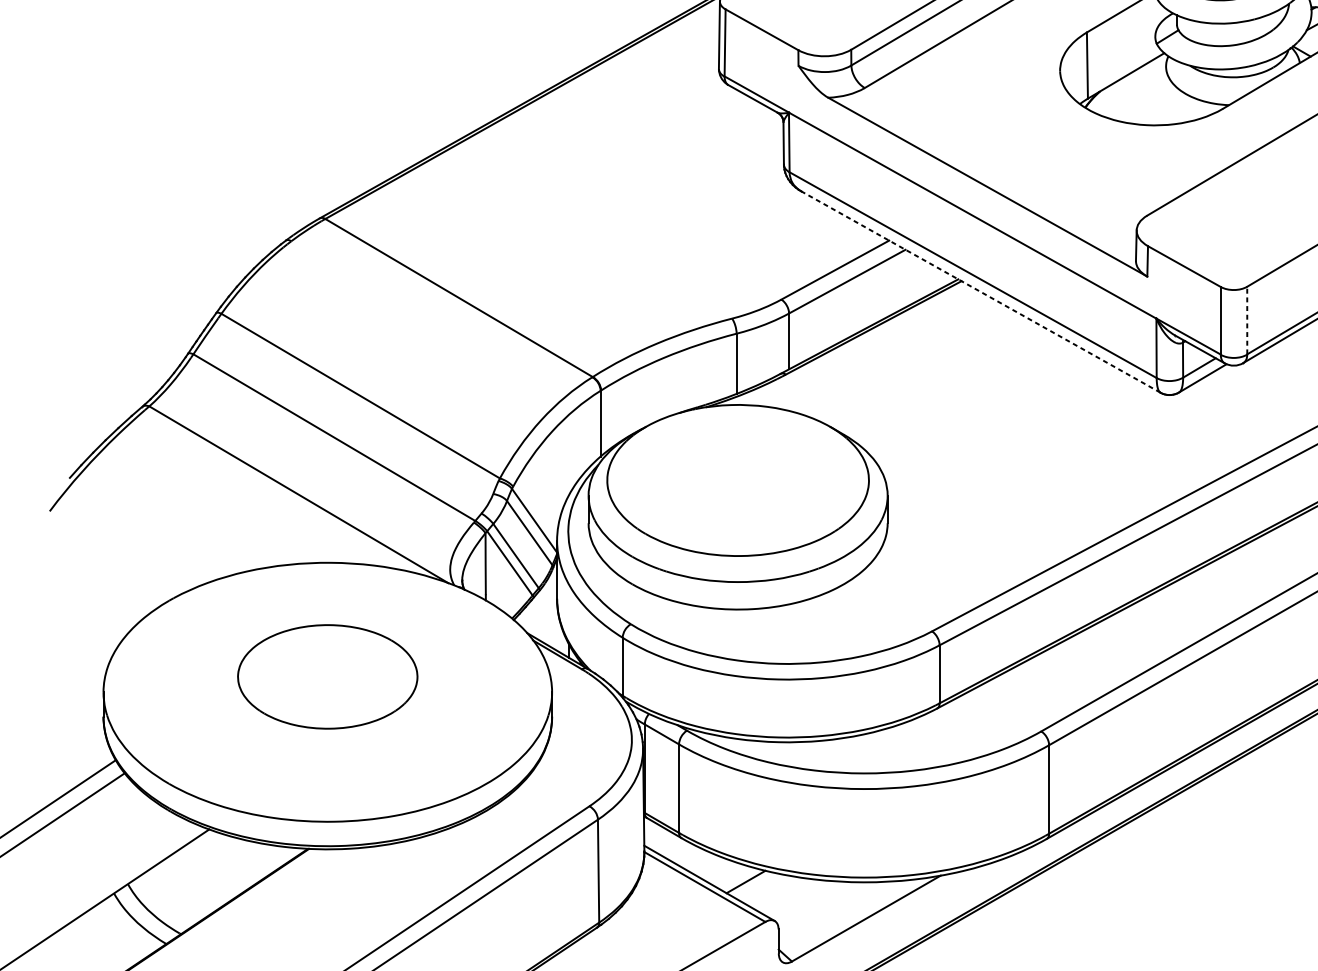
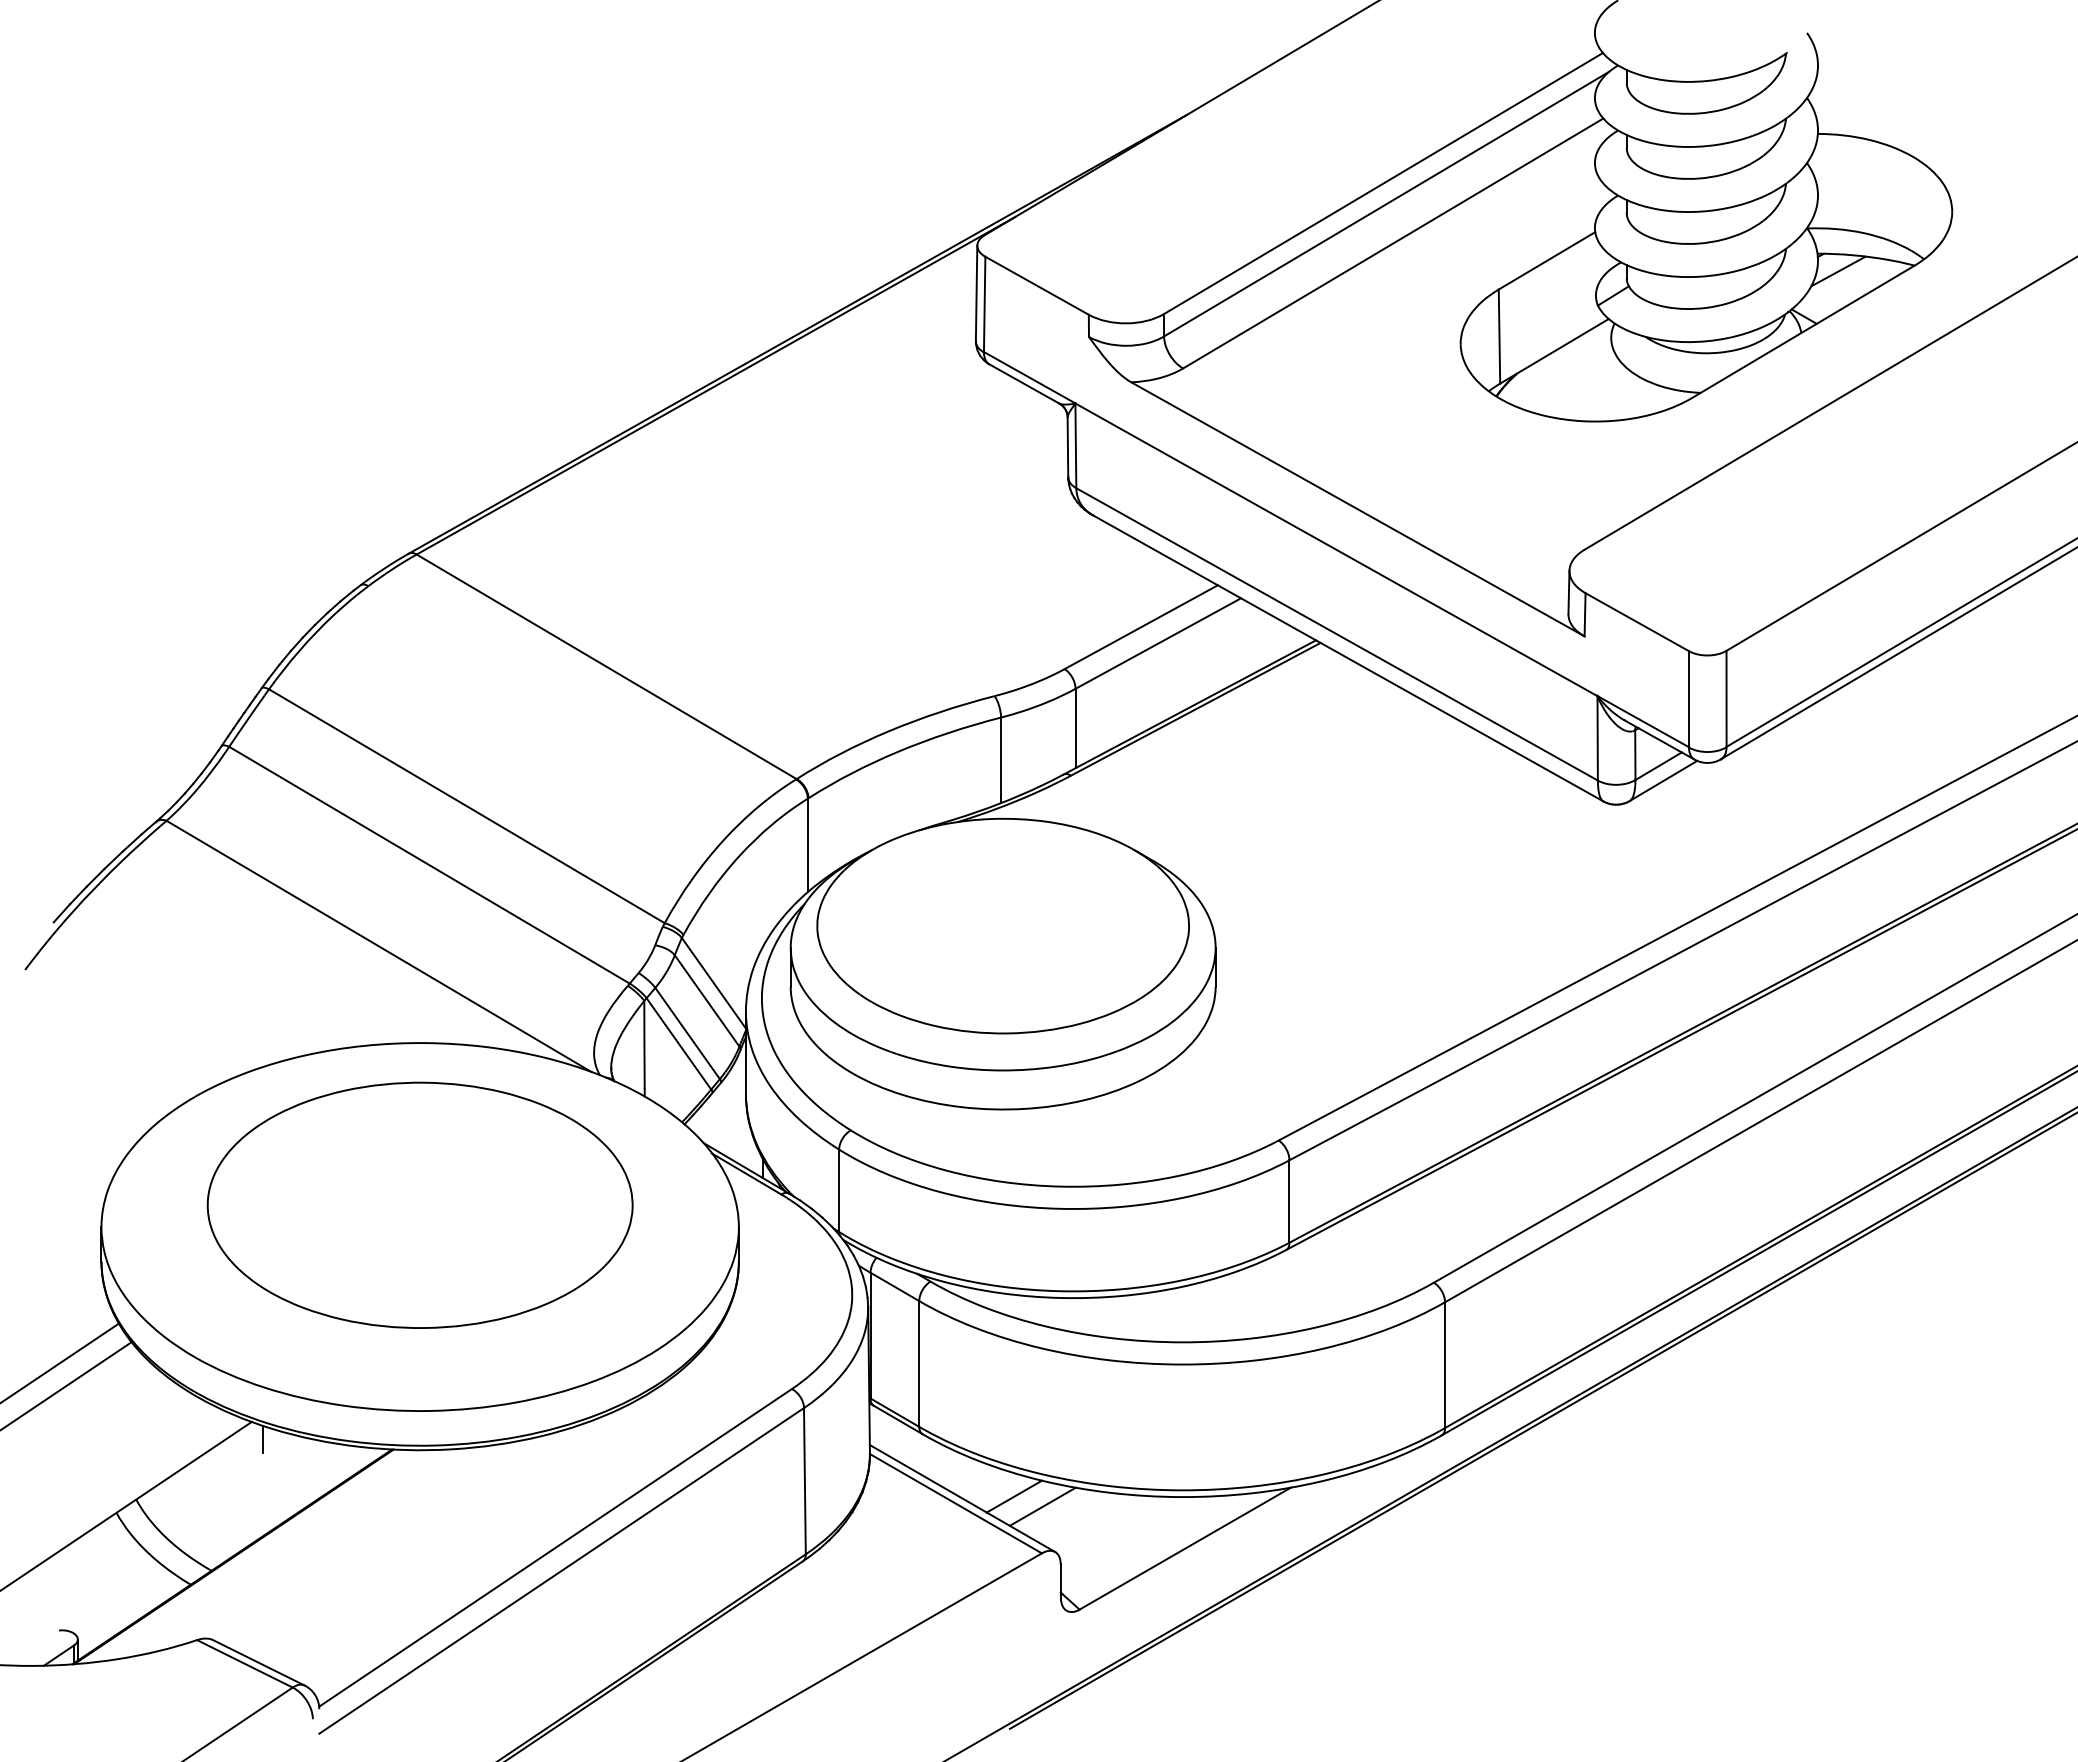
line: (980, 292) -> (1347, 658), dashed -> solid
line: (1247, 320) -> (1726, 698), dashed -> solid
part: (327, 676) -> (419, 1204), size x1.67
line: (217, 841) -> (263, 1438), added
line: (765, 888) -> (1042, 1506), added

